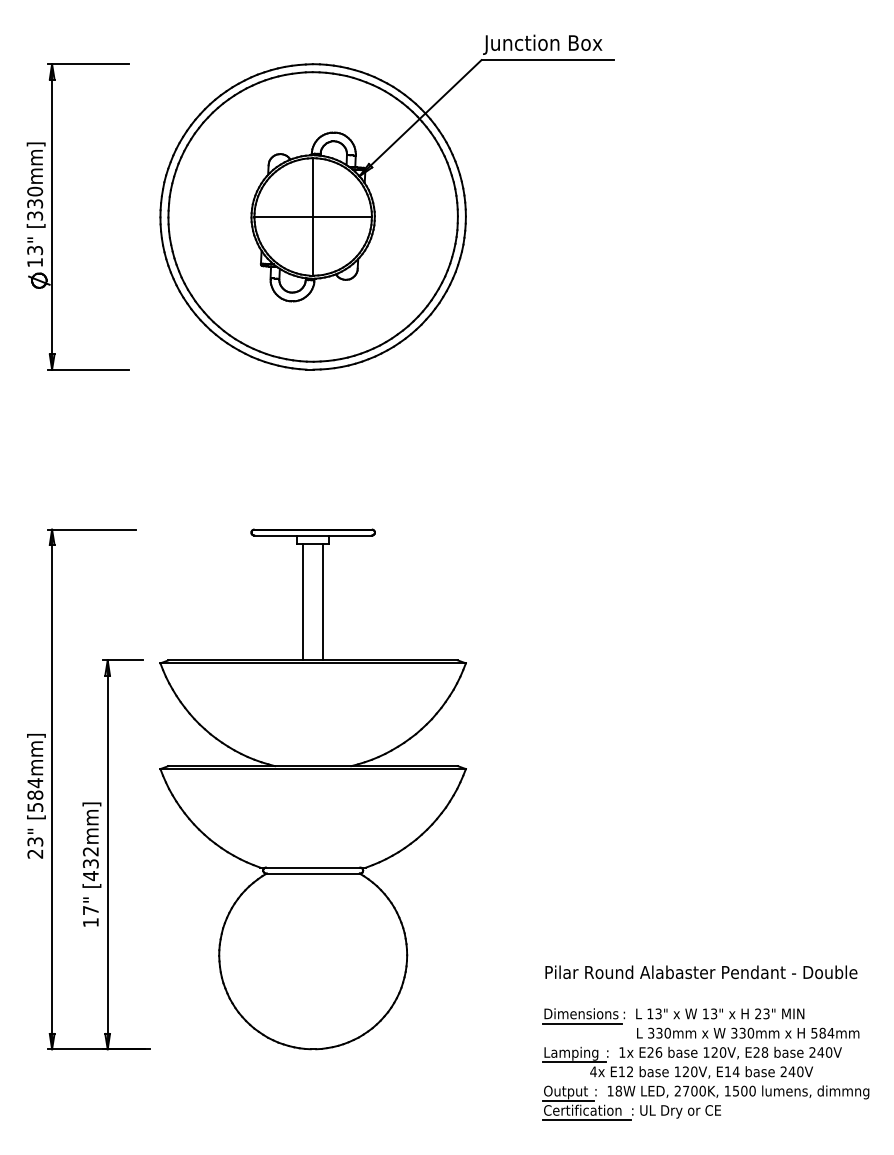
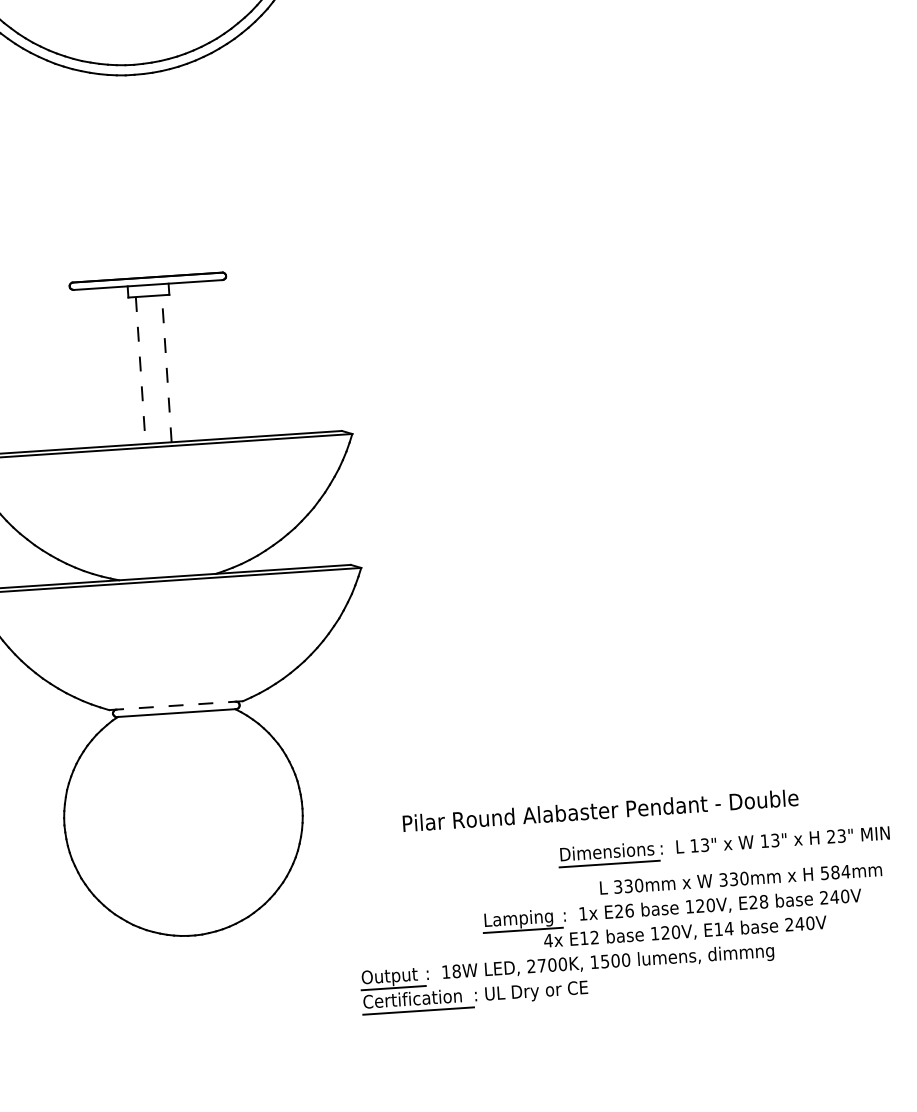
line: (323, 601) -> (166, 367), solid -> dashed
line: (302, 602) -> (140, 370), solid -> dashed
line: (313, 867) -> (176, 705), solid -> dashed
text: (701, 972) -> (600, 810), moved
part: (673, 1016) -> (724, 847), moved
part: (705, 1102) -> (567, 978), moved

